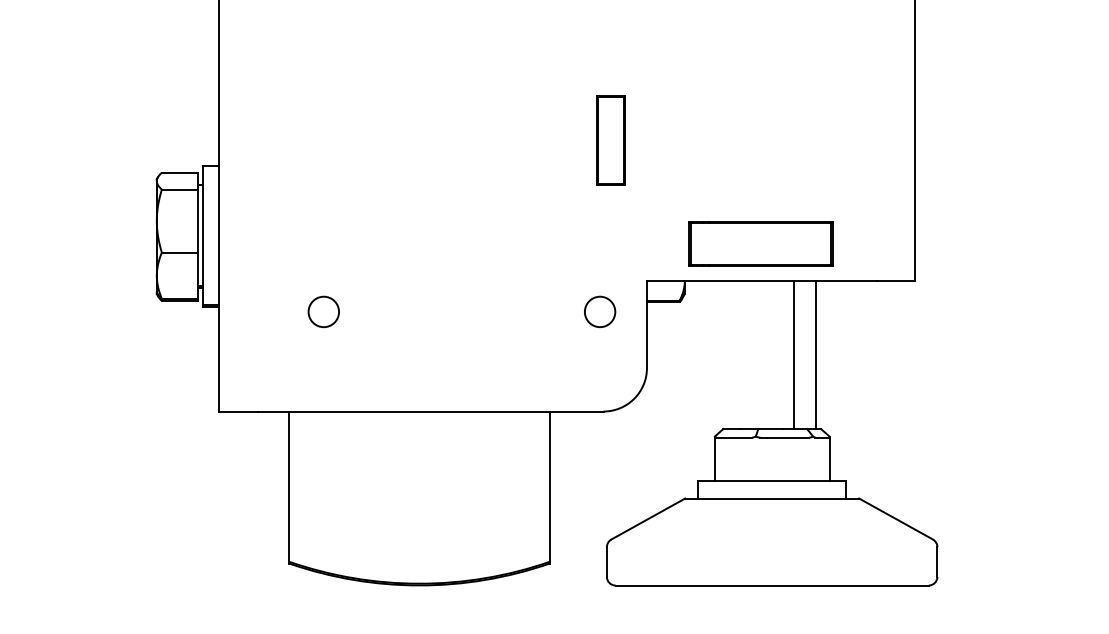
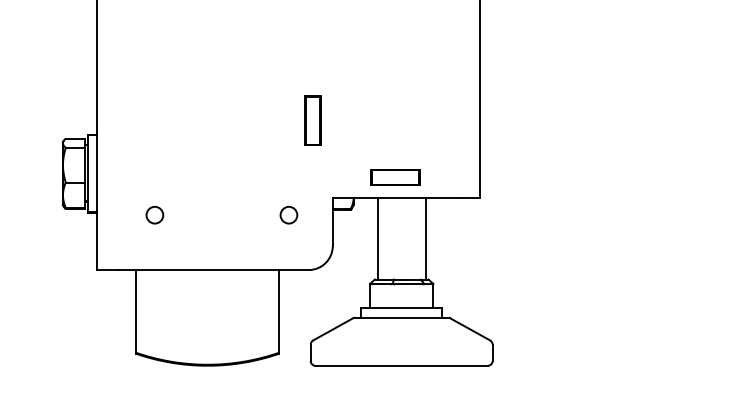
part: (760, 243) -> (395, 177), size x0.62
circle: (599, 312) -> (288, 215), moved
line: (793, 354) -> (377, 238), moved

